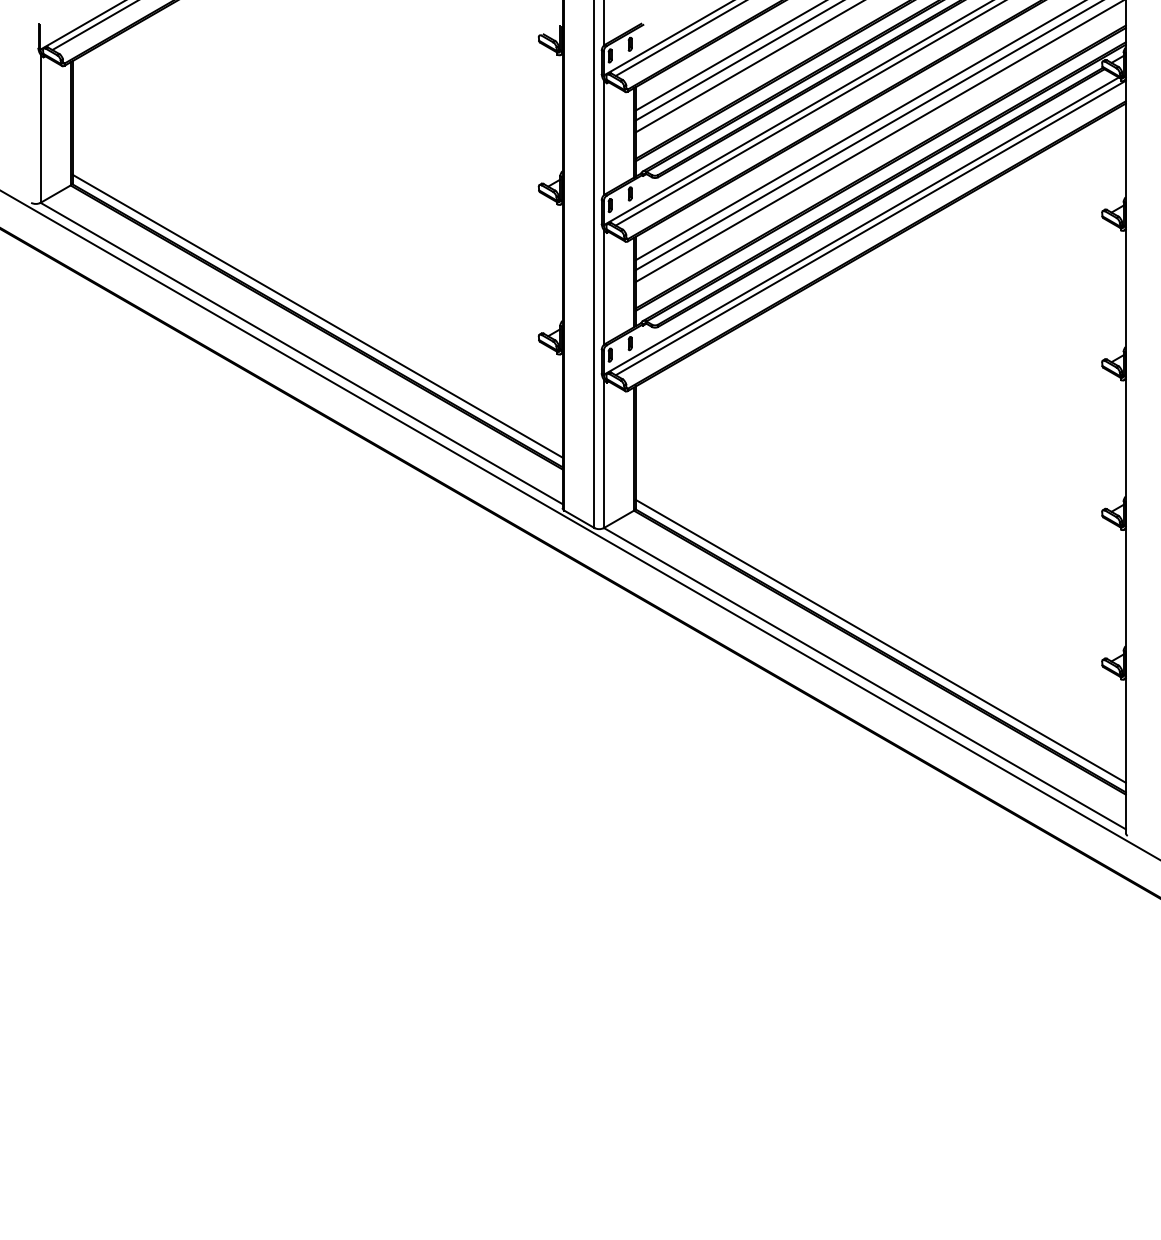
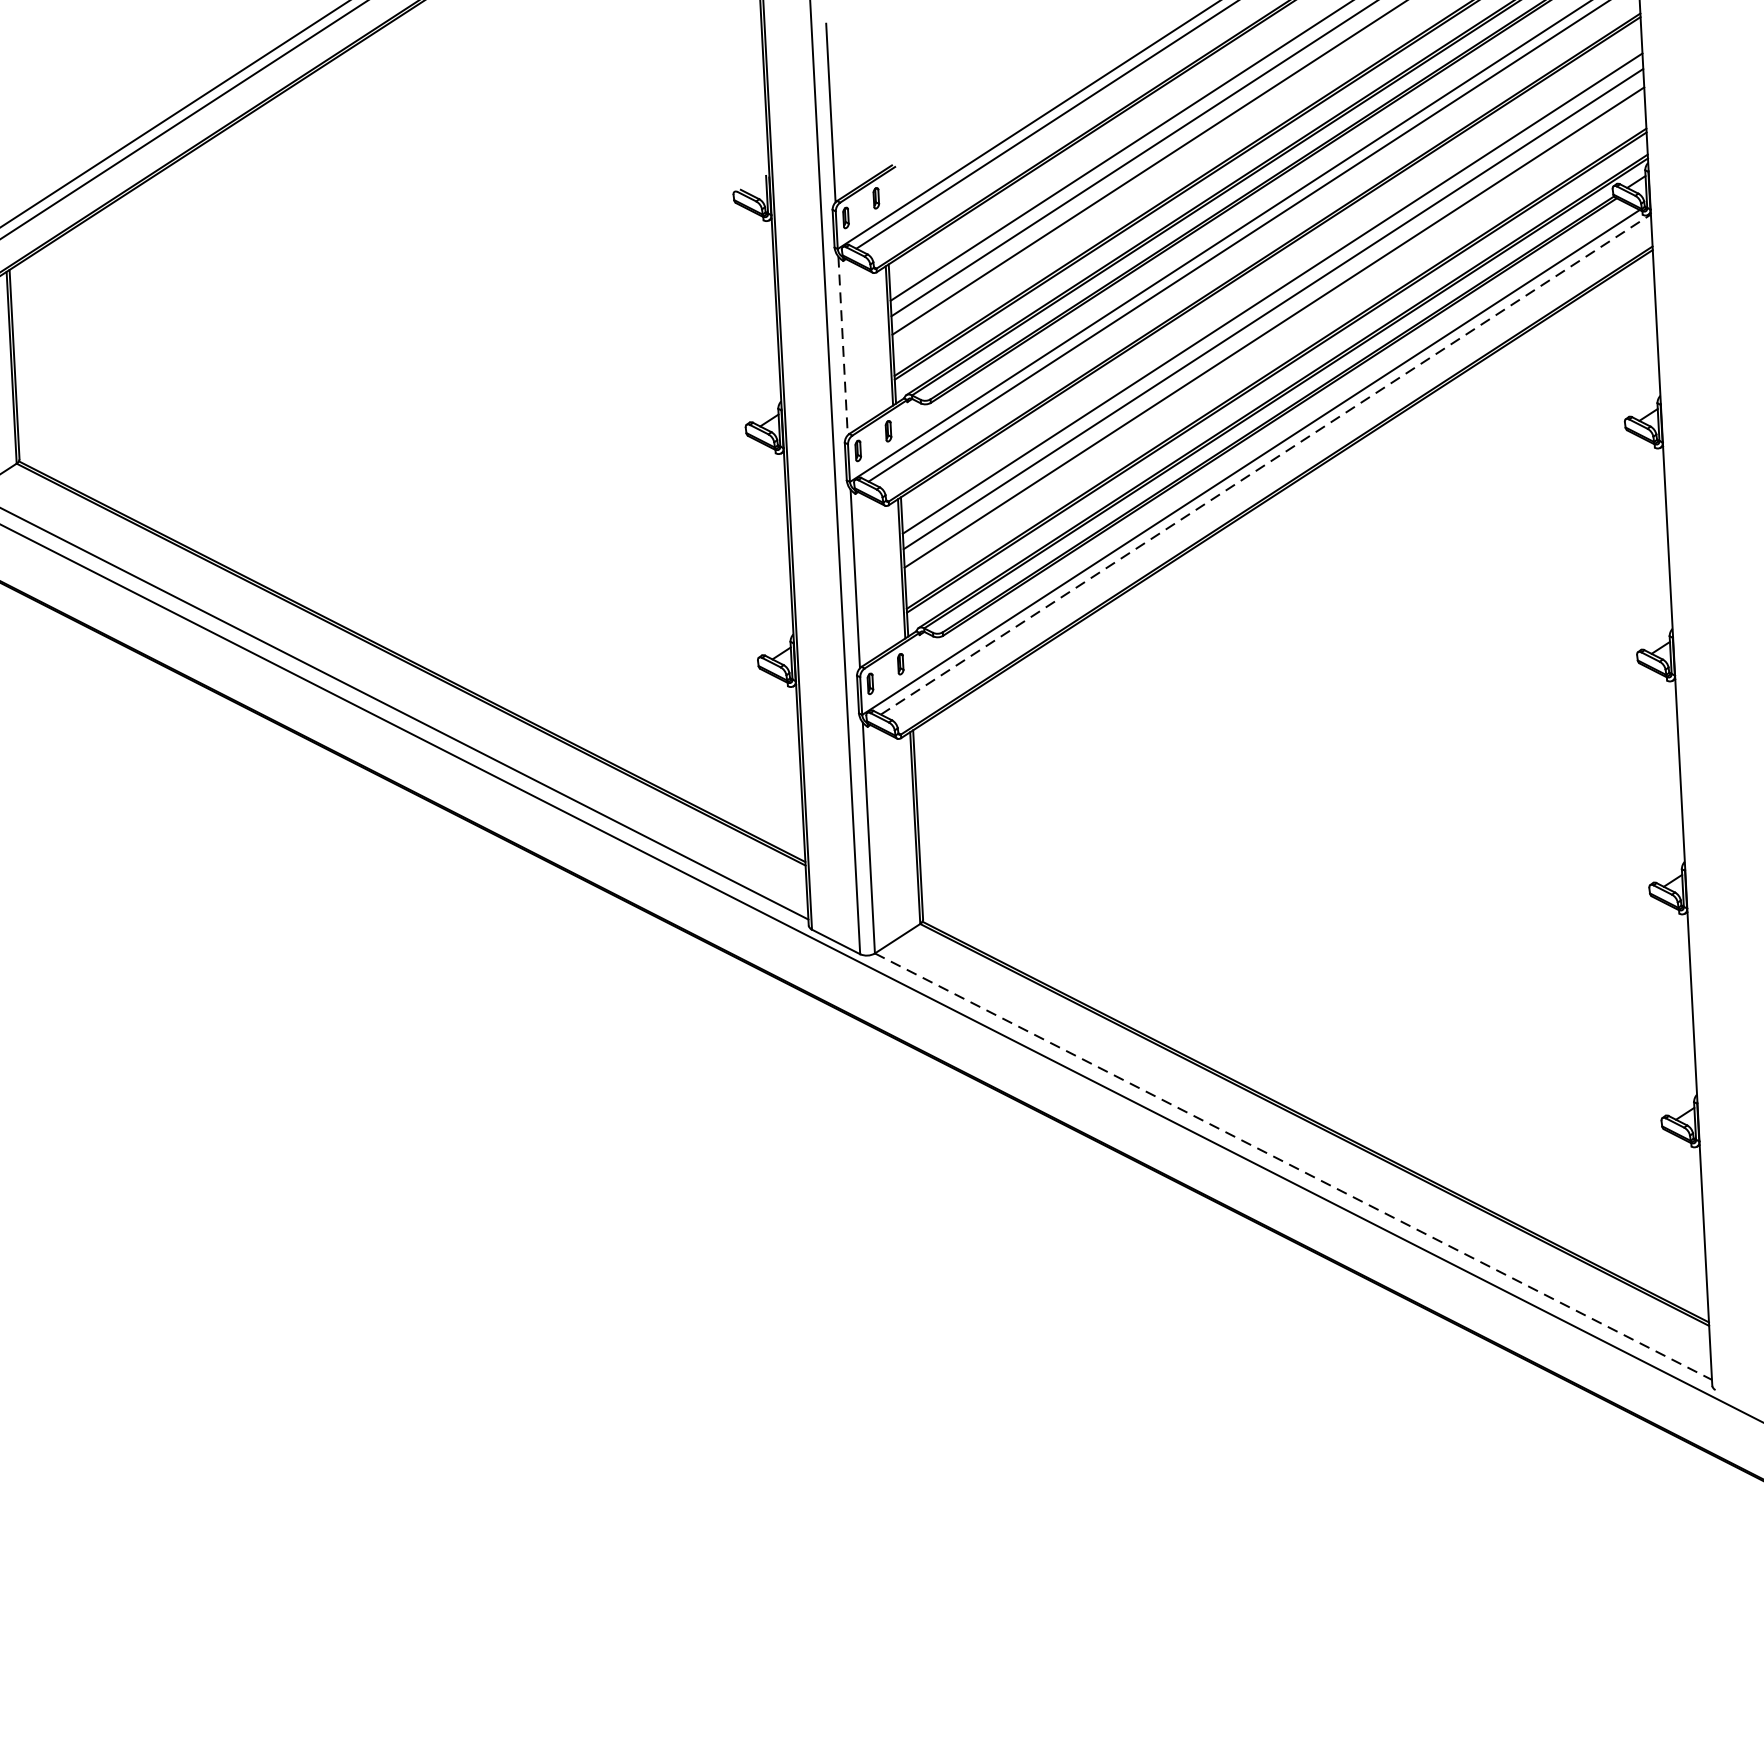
line: (603, 138) -> (842, 347), solid -> dashed
line: (871, 227) -> (1266, 463), solid -> dashed
line: (317, 315) -> (411, 645), removed
line: (880, 640) -> (1314, 1105), removed
line: (865, 678) -> (1294, 1166), solid -> dashed

